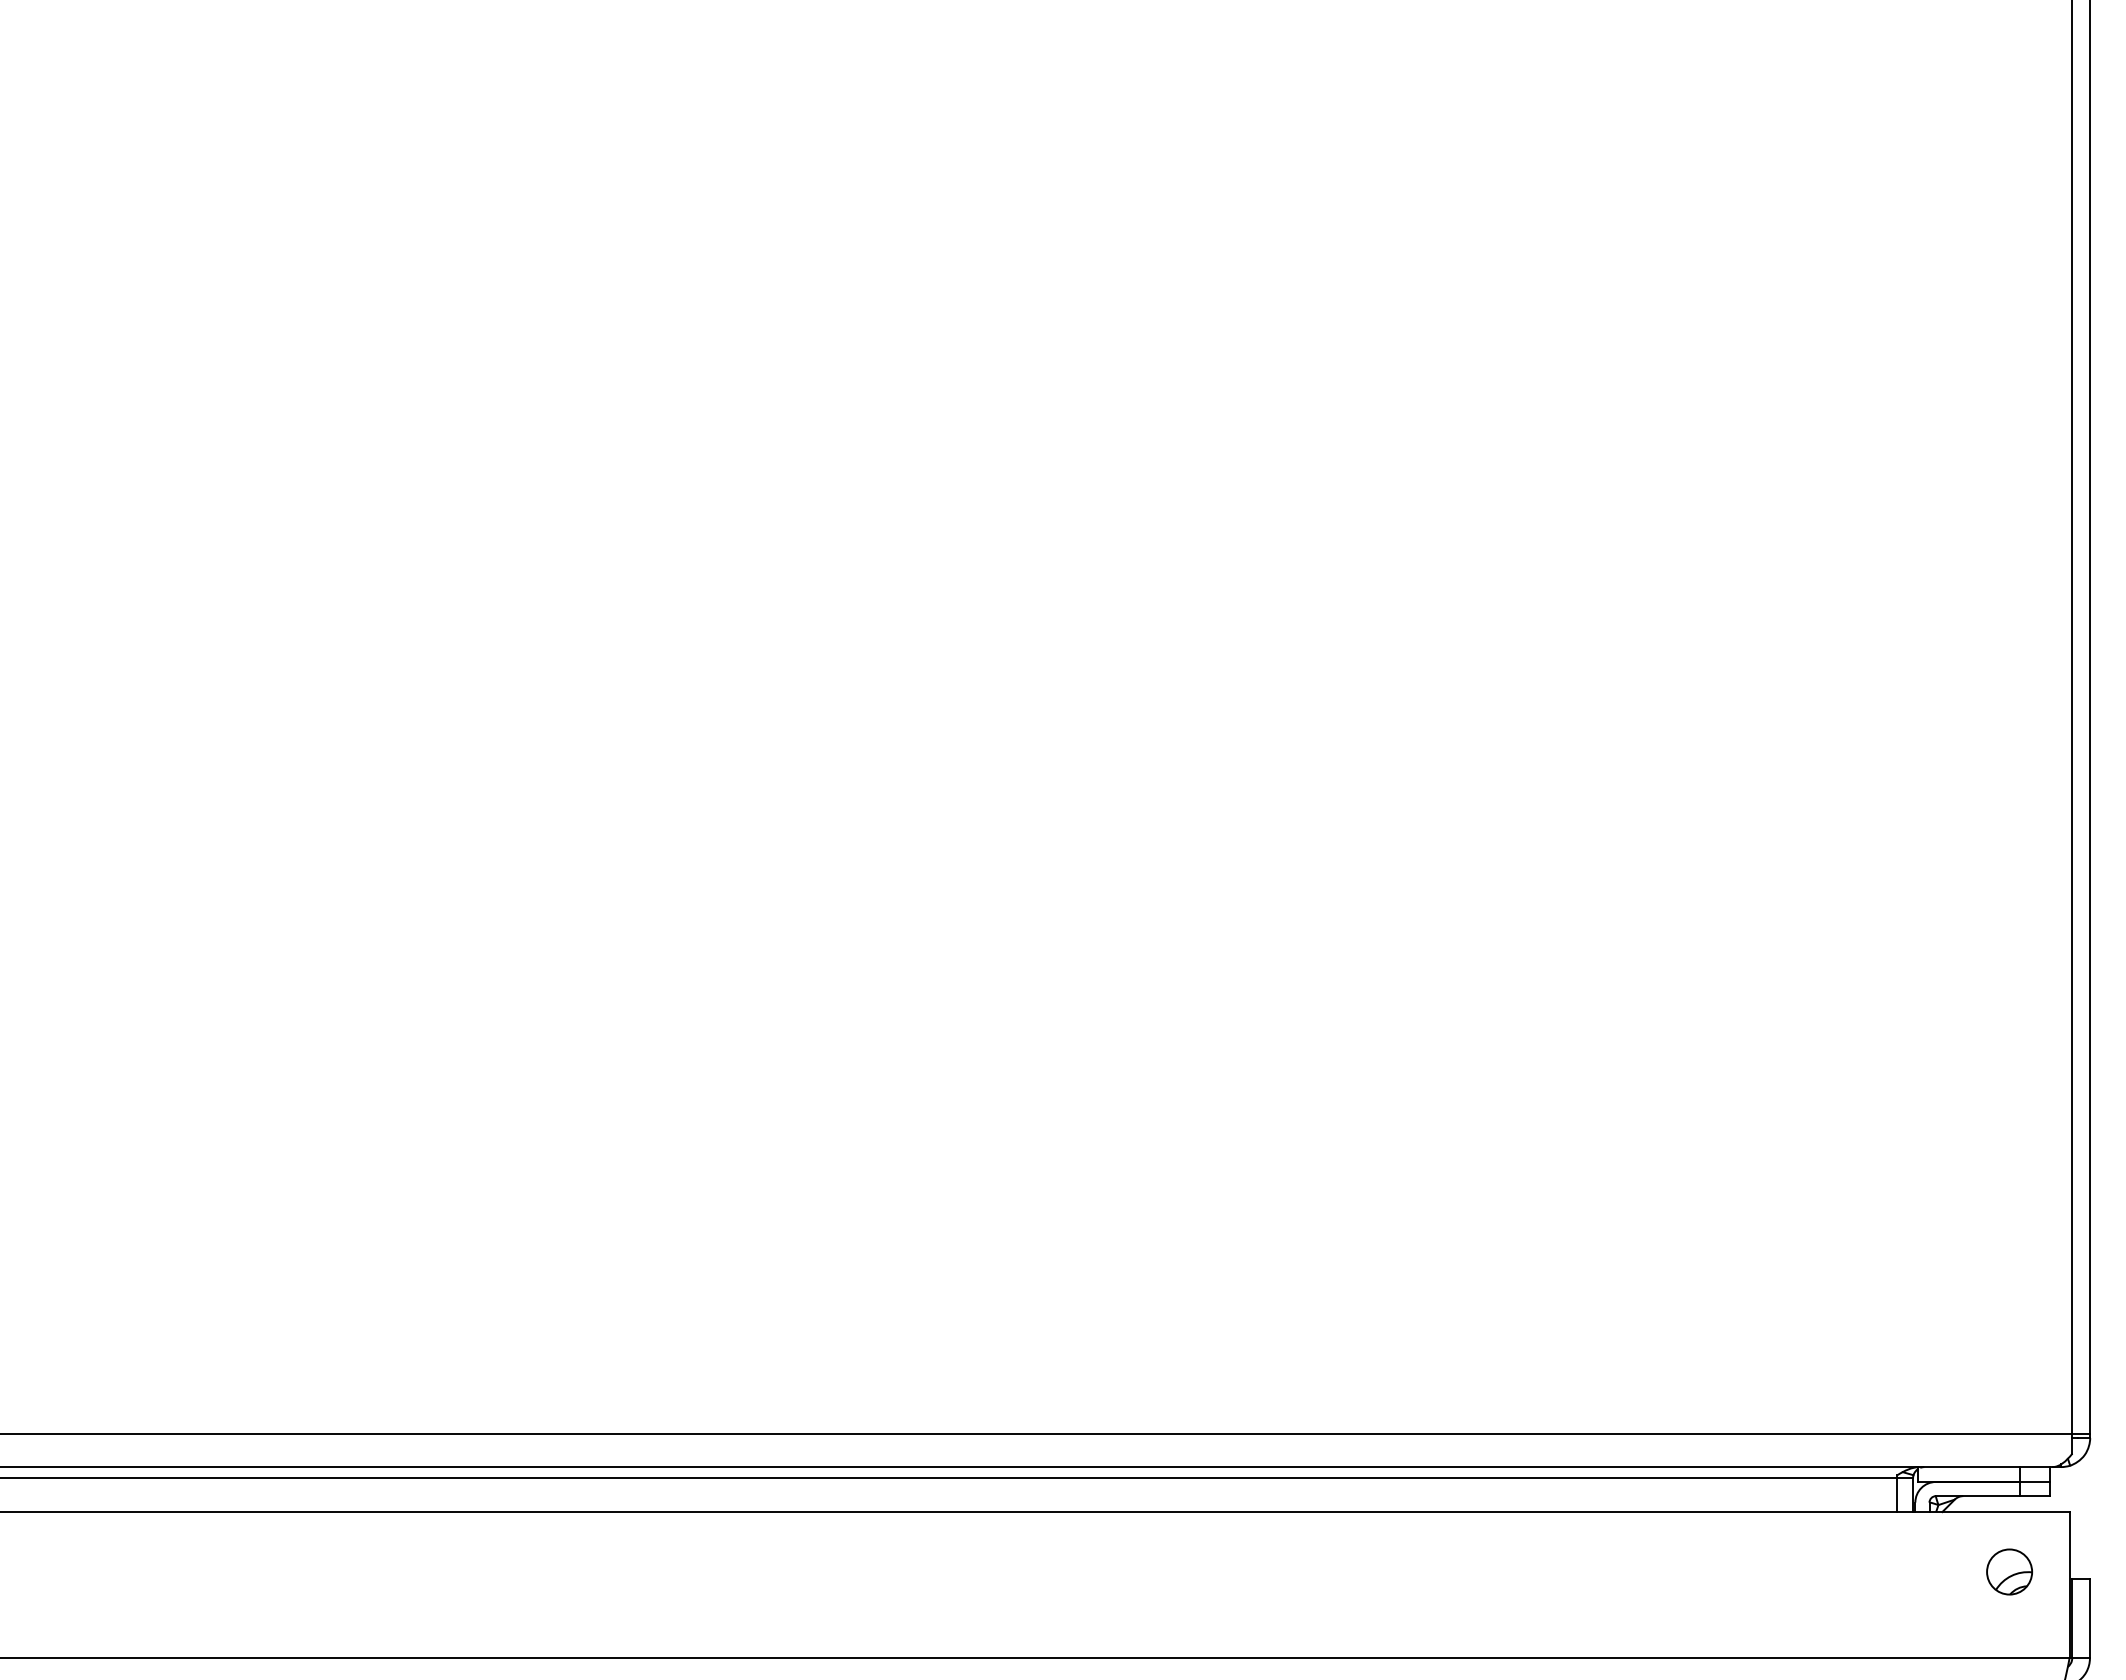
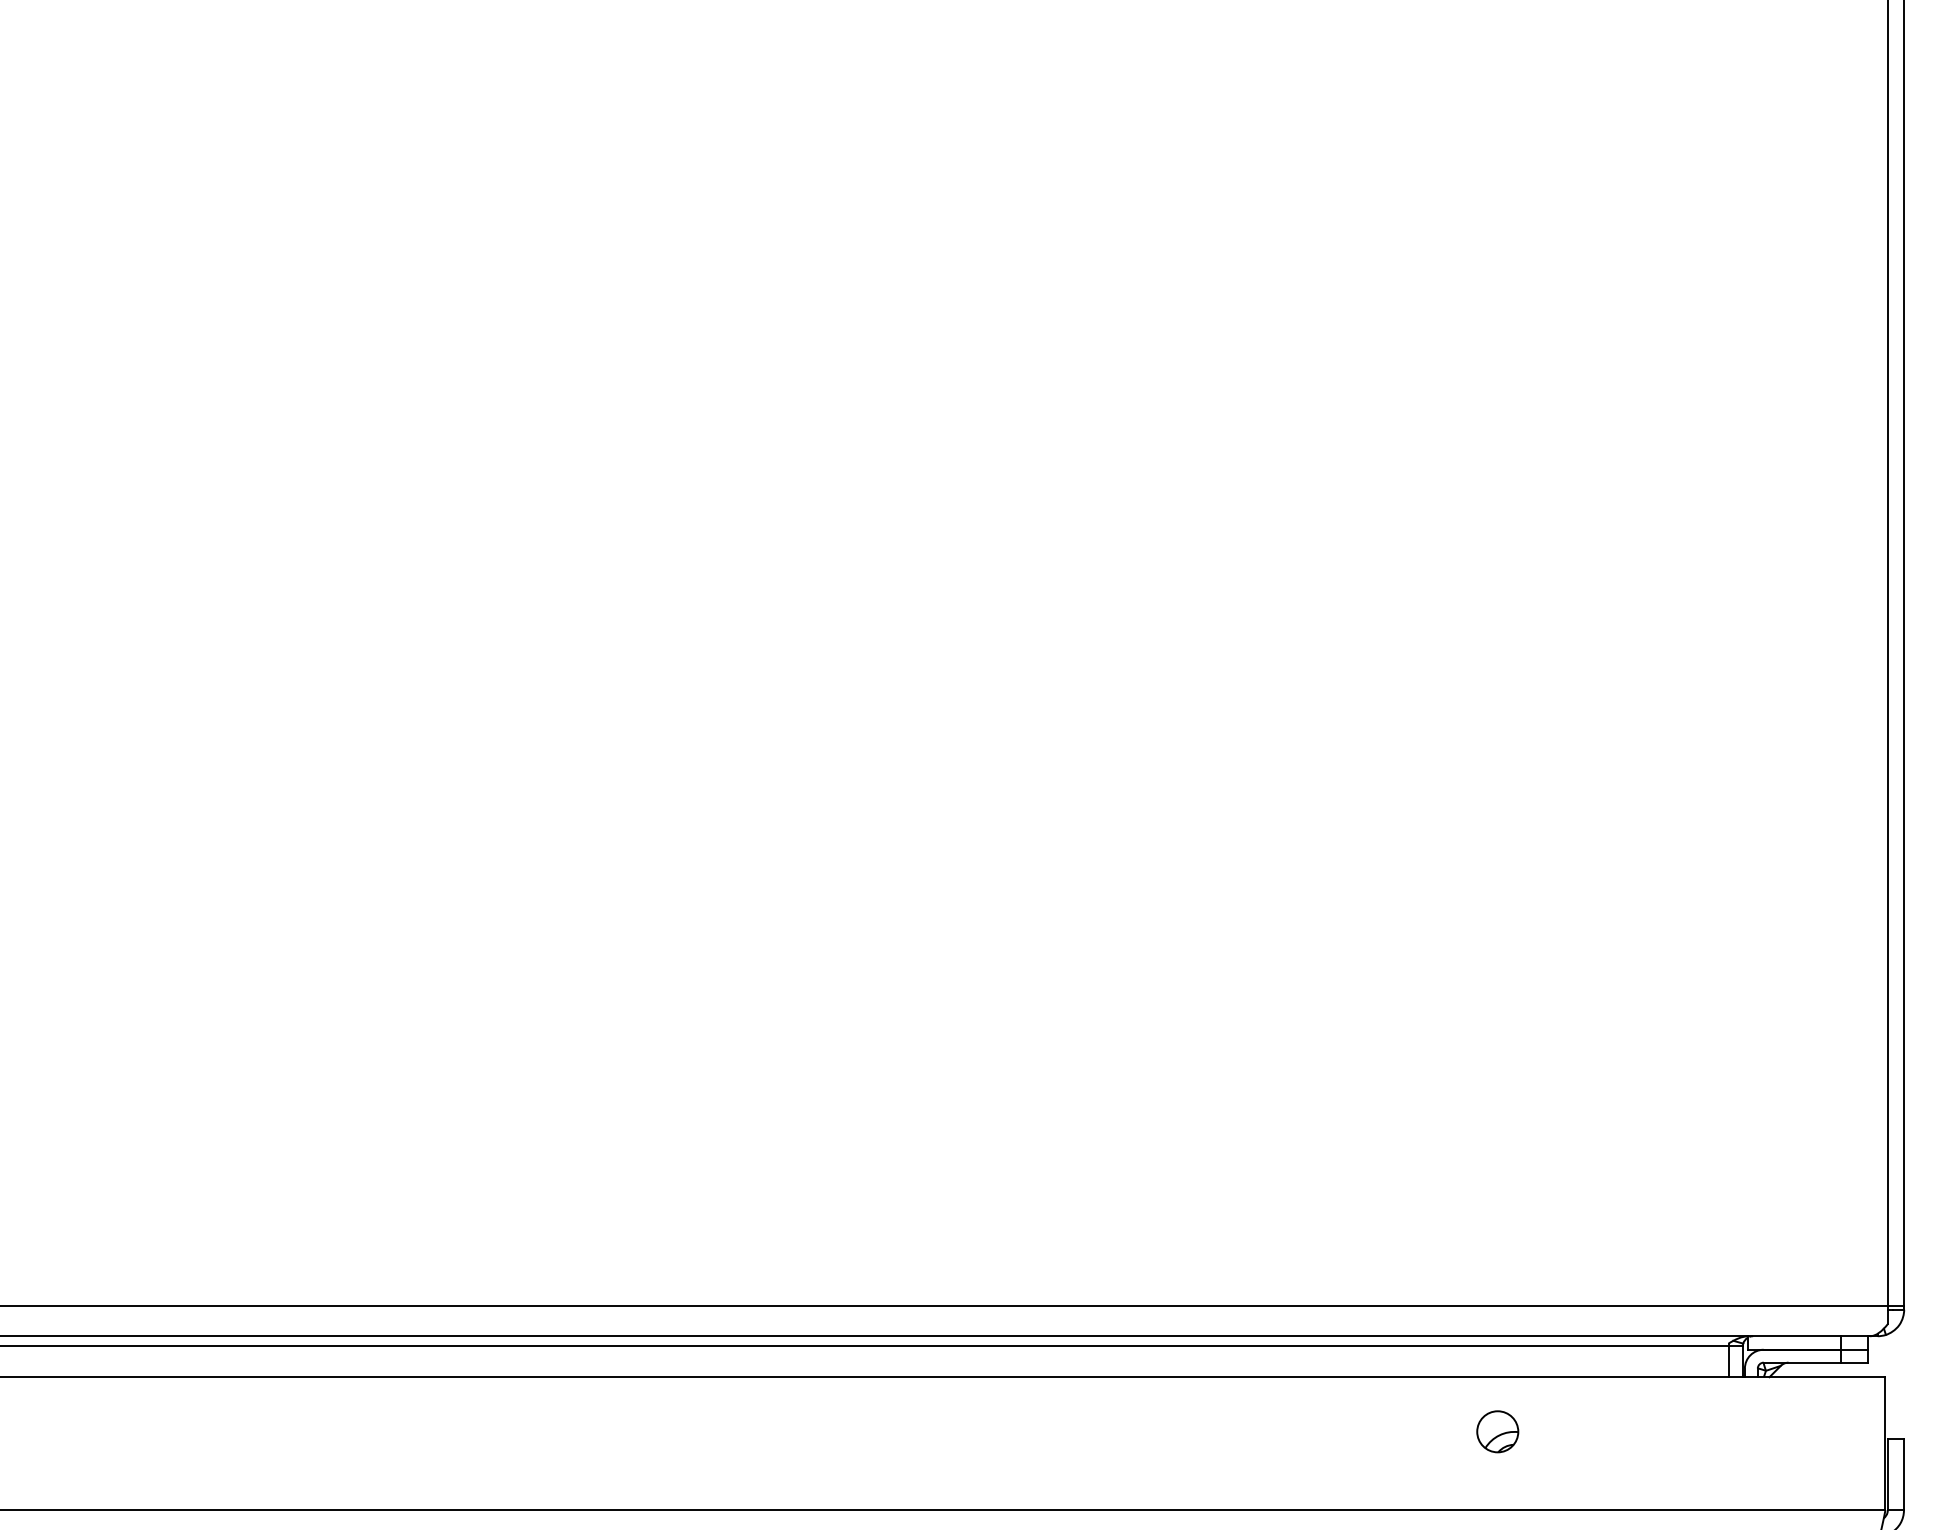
part: (2009, 1571) -> (1497, 1431), moved

